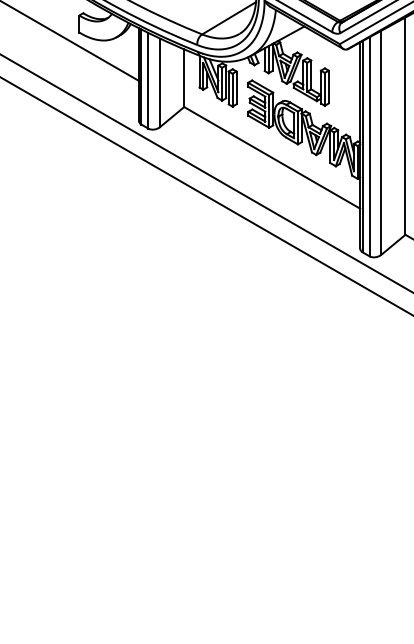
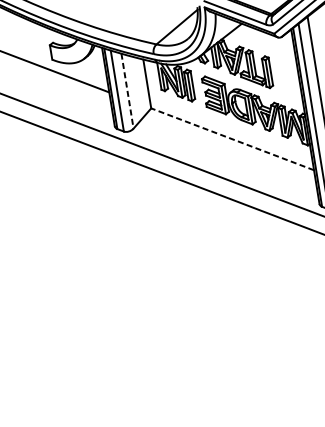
line: (160, 83) -> (127, 91), solid -> dashed
line: (272, 157) -> (232, 138), solid -> dashed

